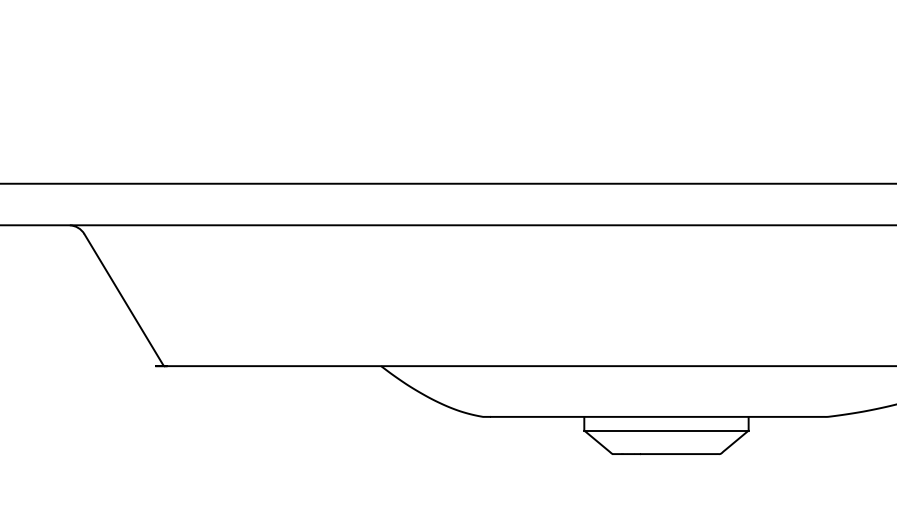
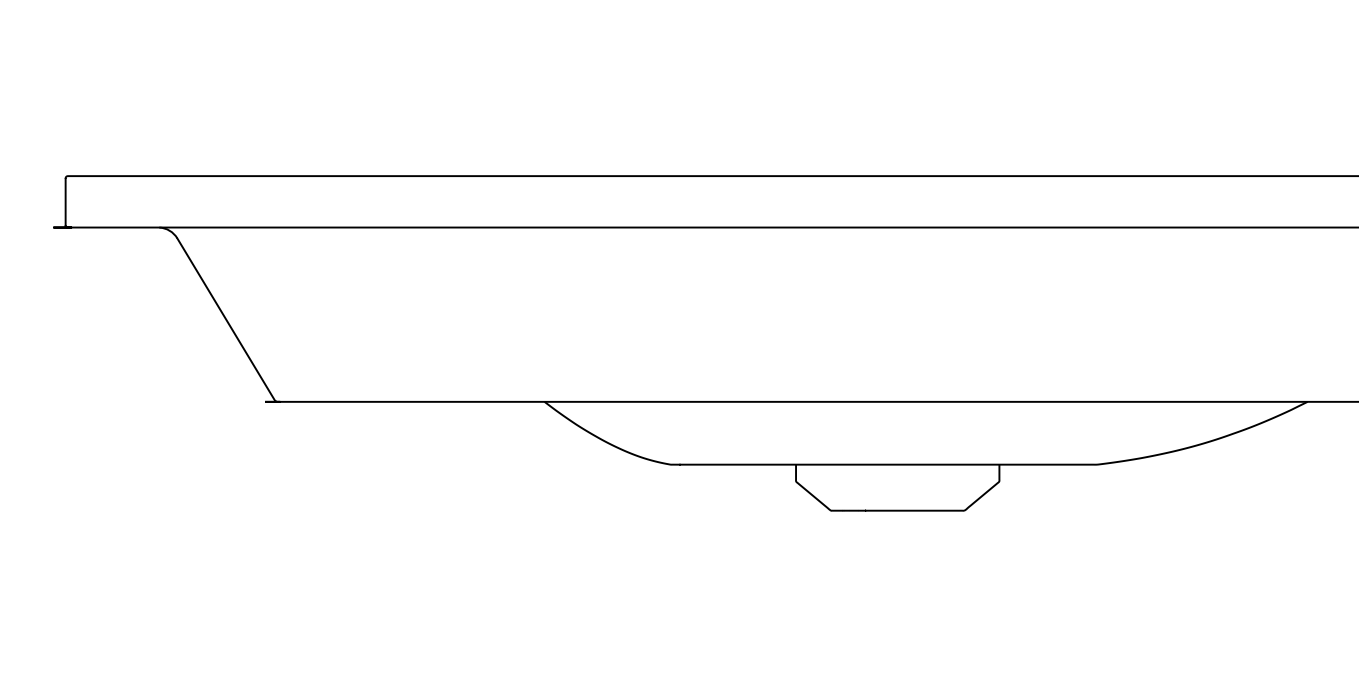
line: (666, 430) -> (897, 481), removed

